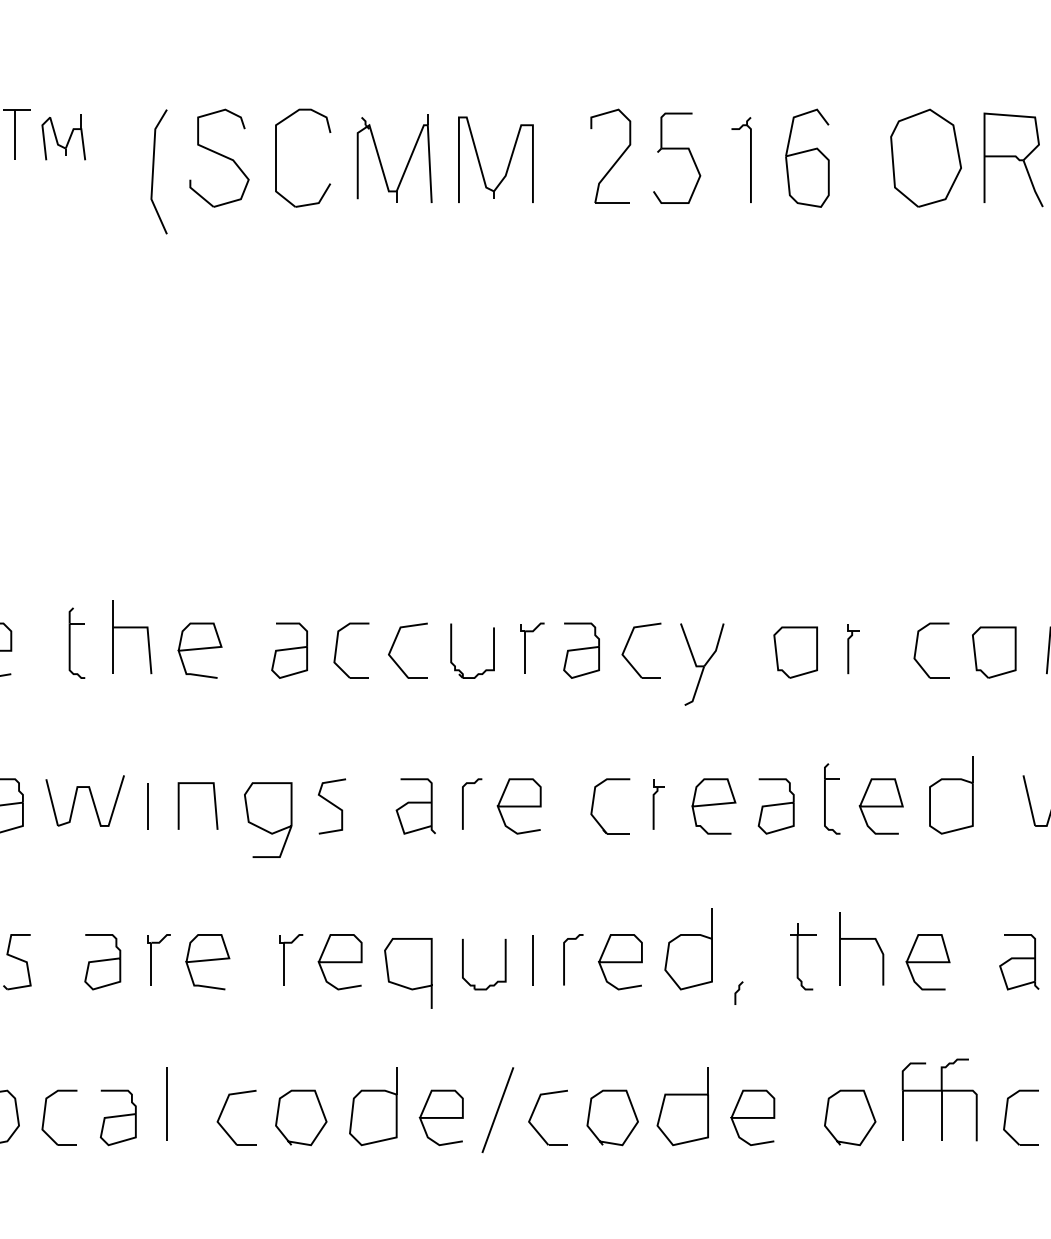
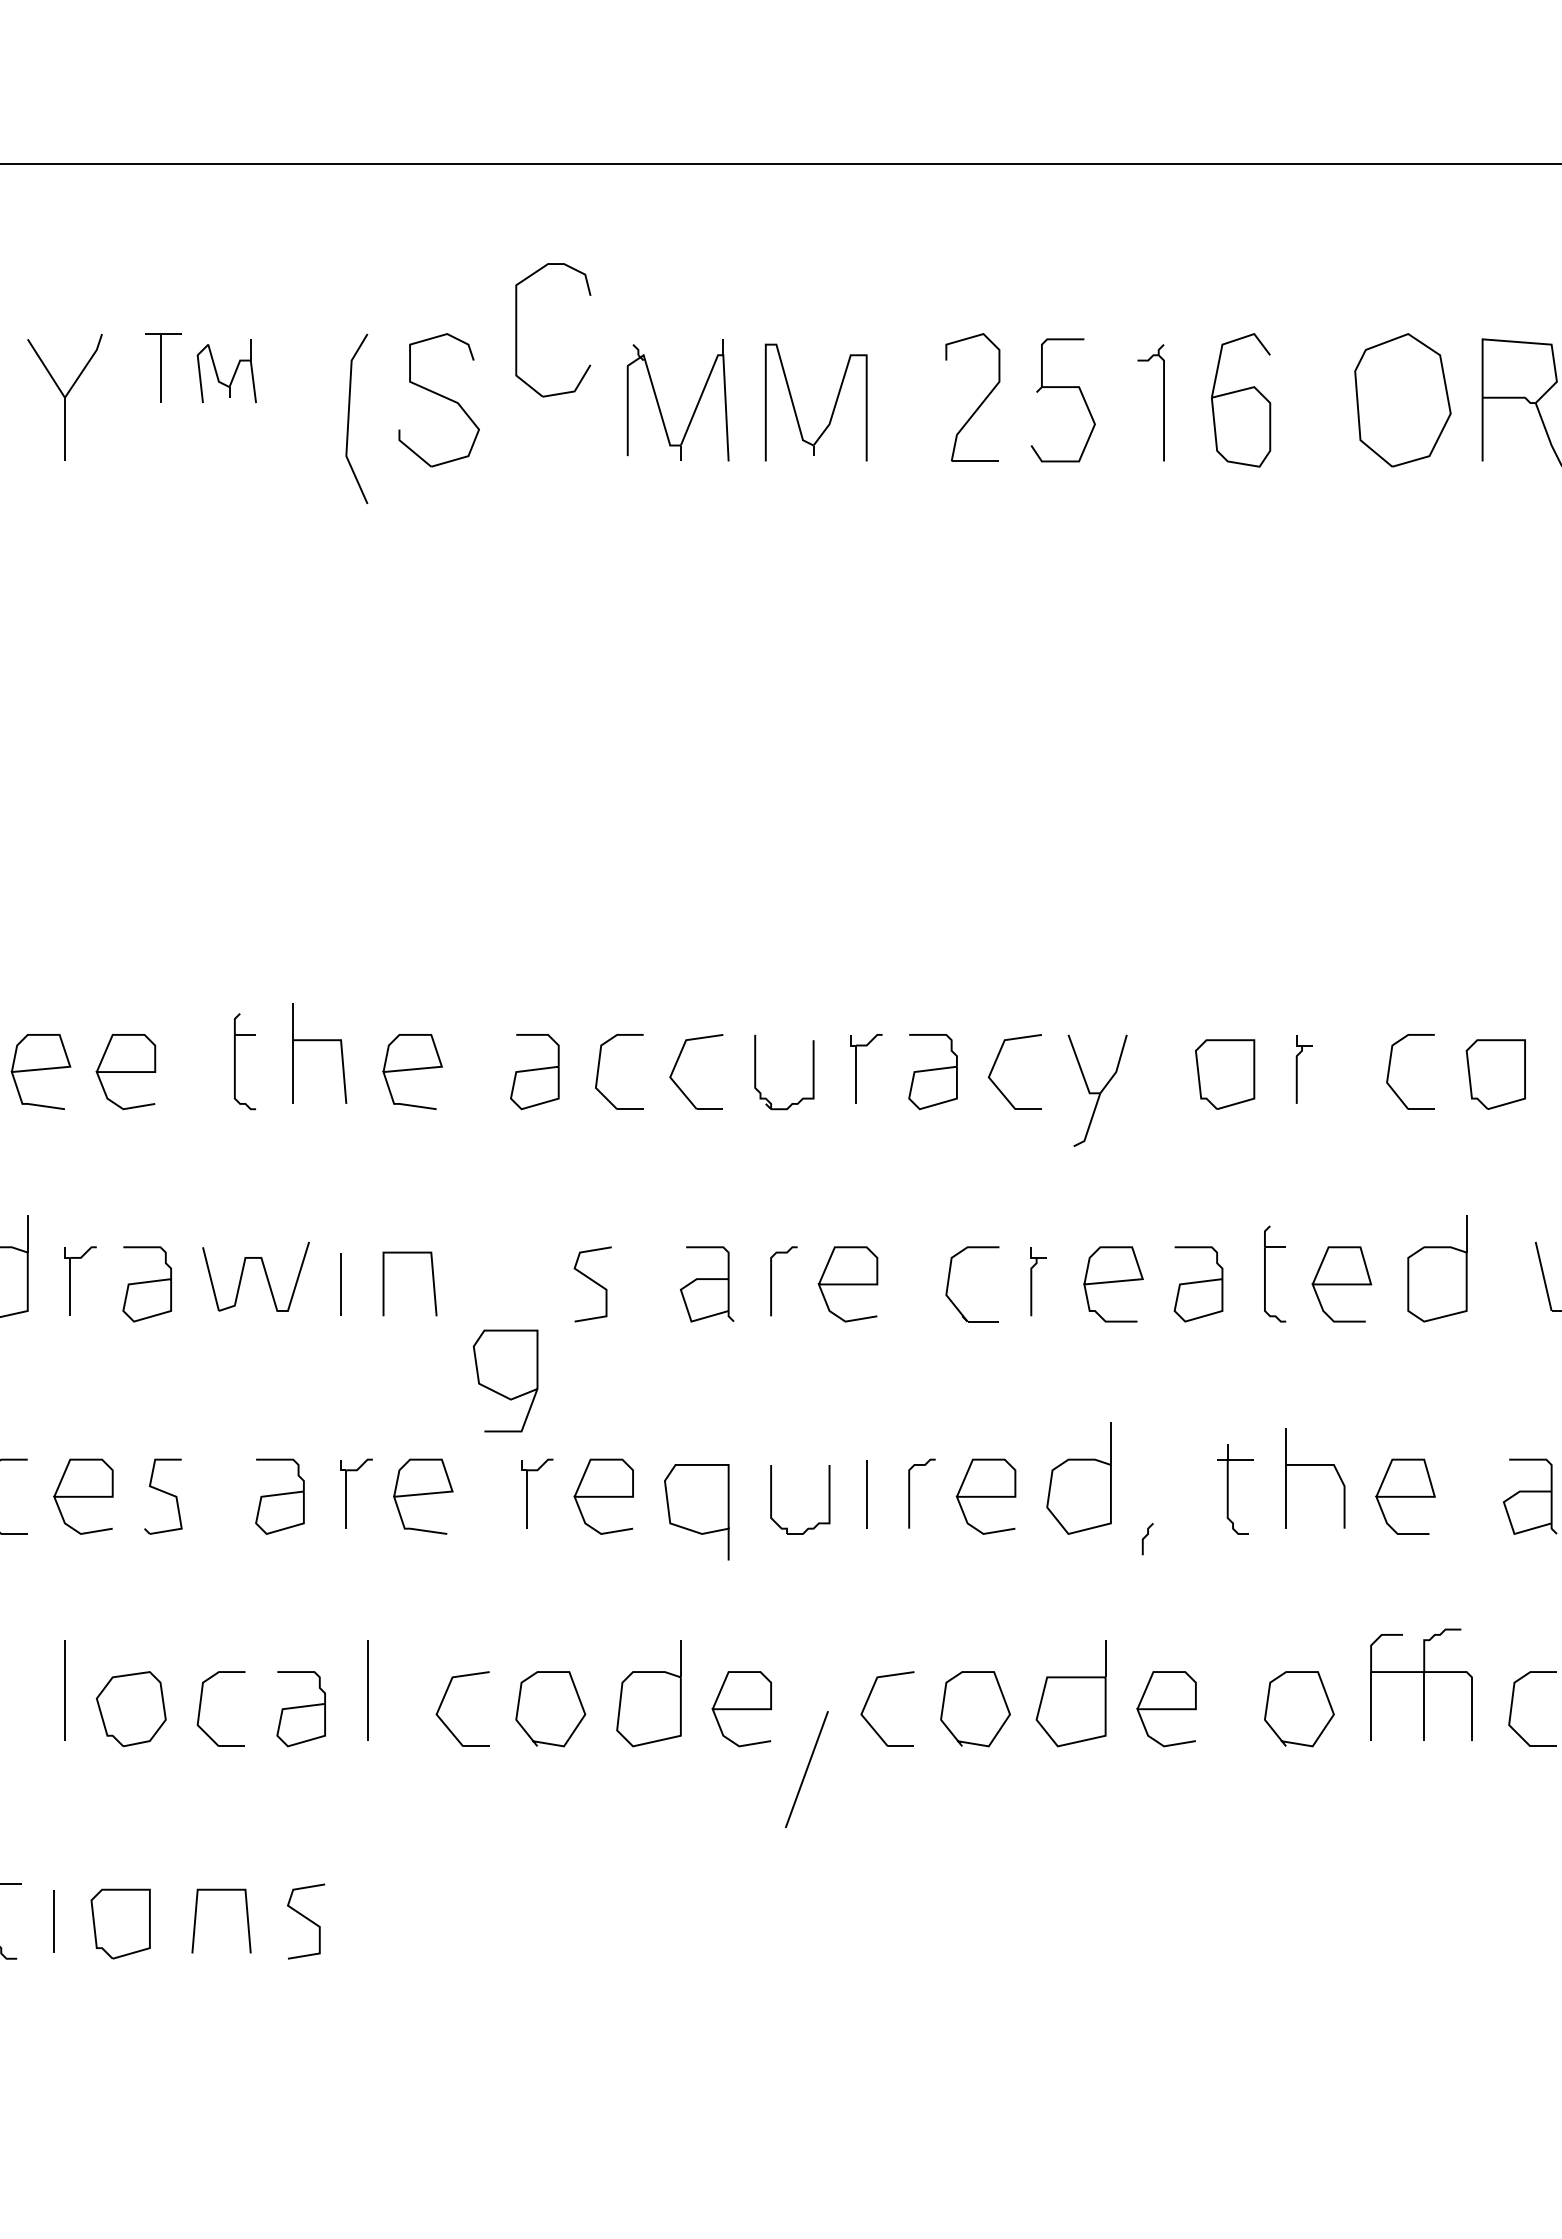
part: (276, 158) -> (517, 330), moved
curve: (263, 828) -> (499, 1392), moved
line: (497, 1110) -> (806, 1769), moved

